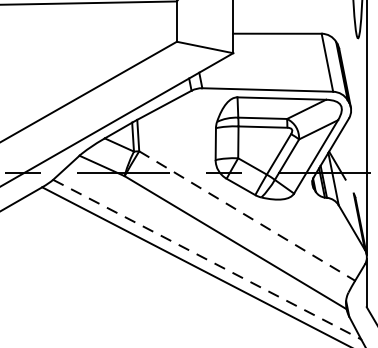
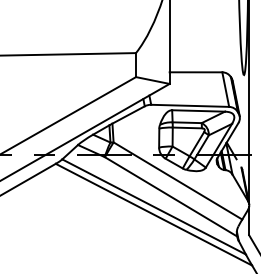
line: (248, 216) -> (178, 181), dashed -> solid
line: (207, 260) -> (154, 207), dashed -> solid

